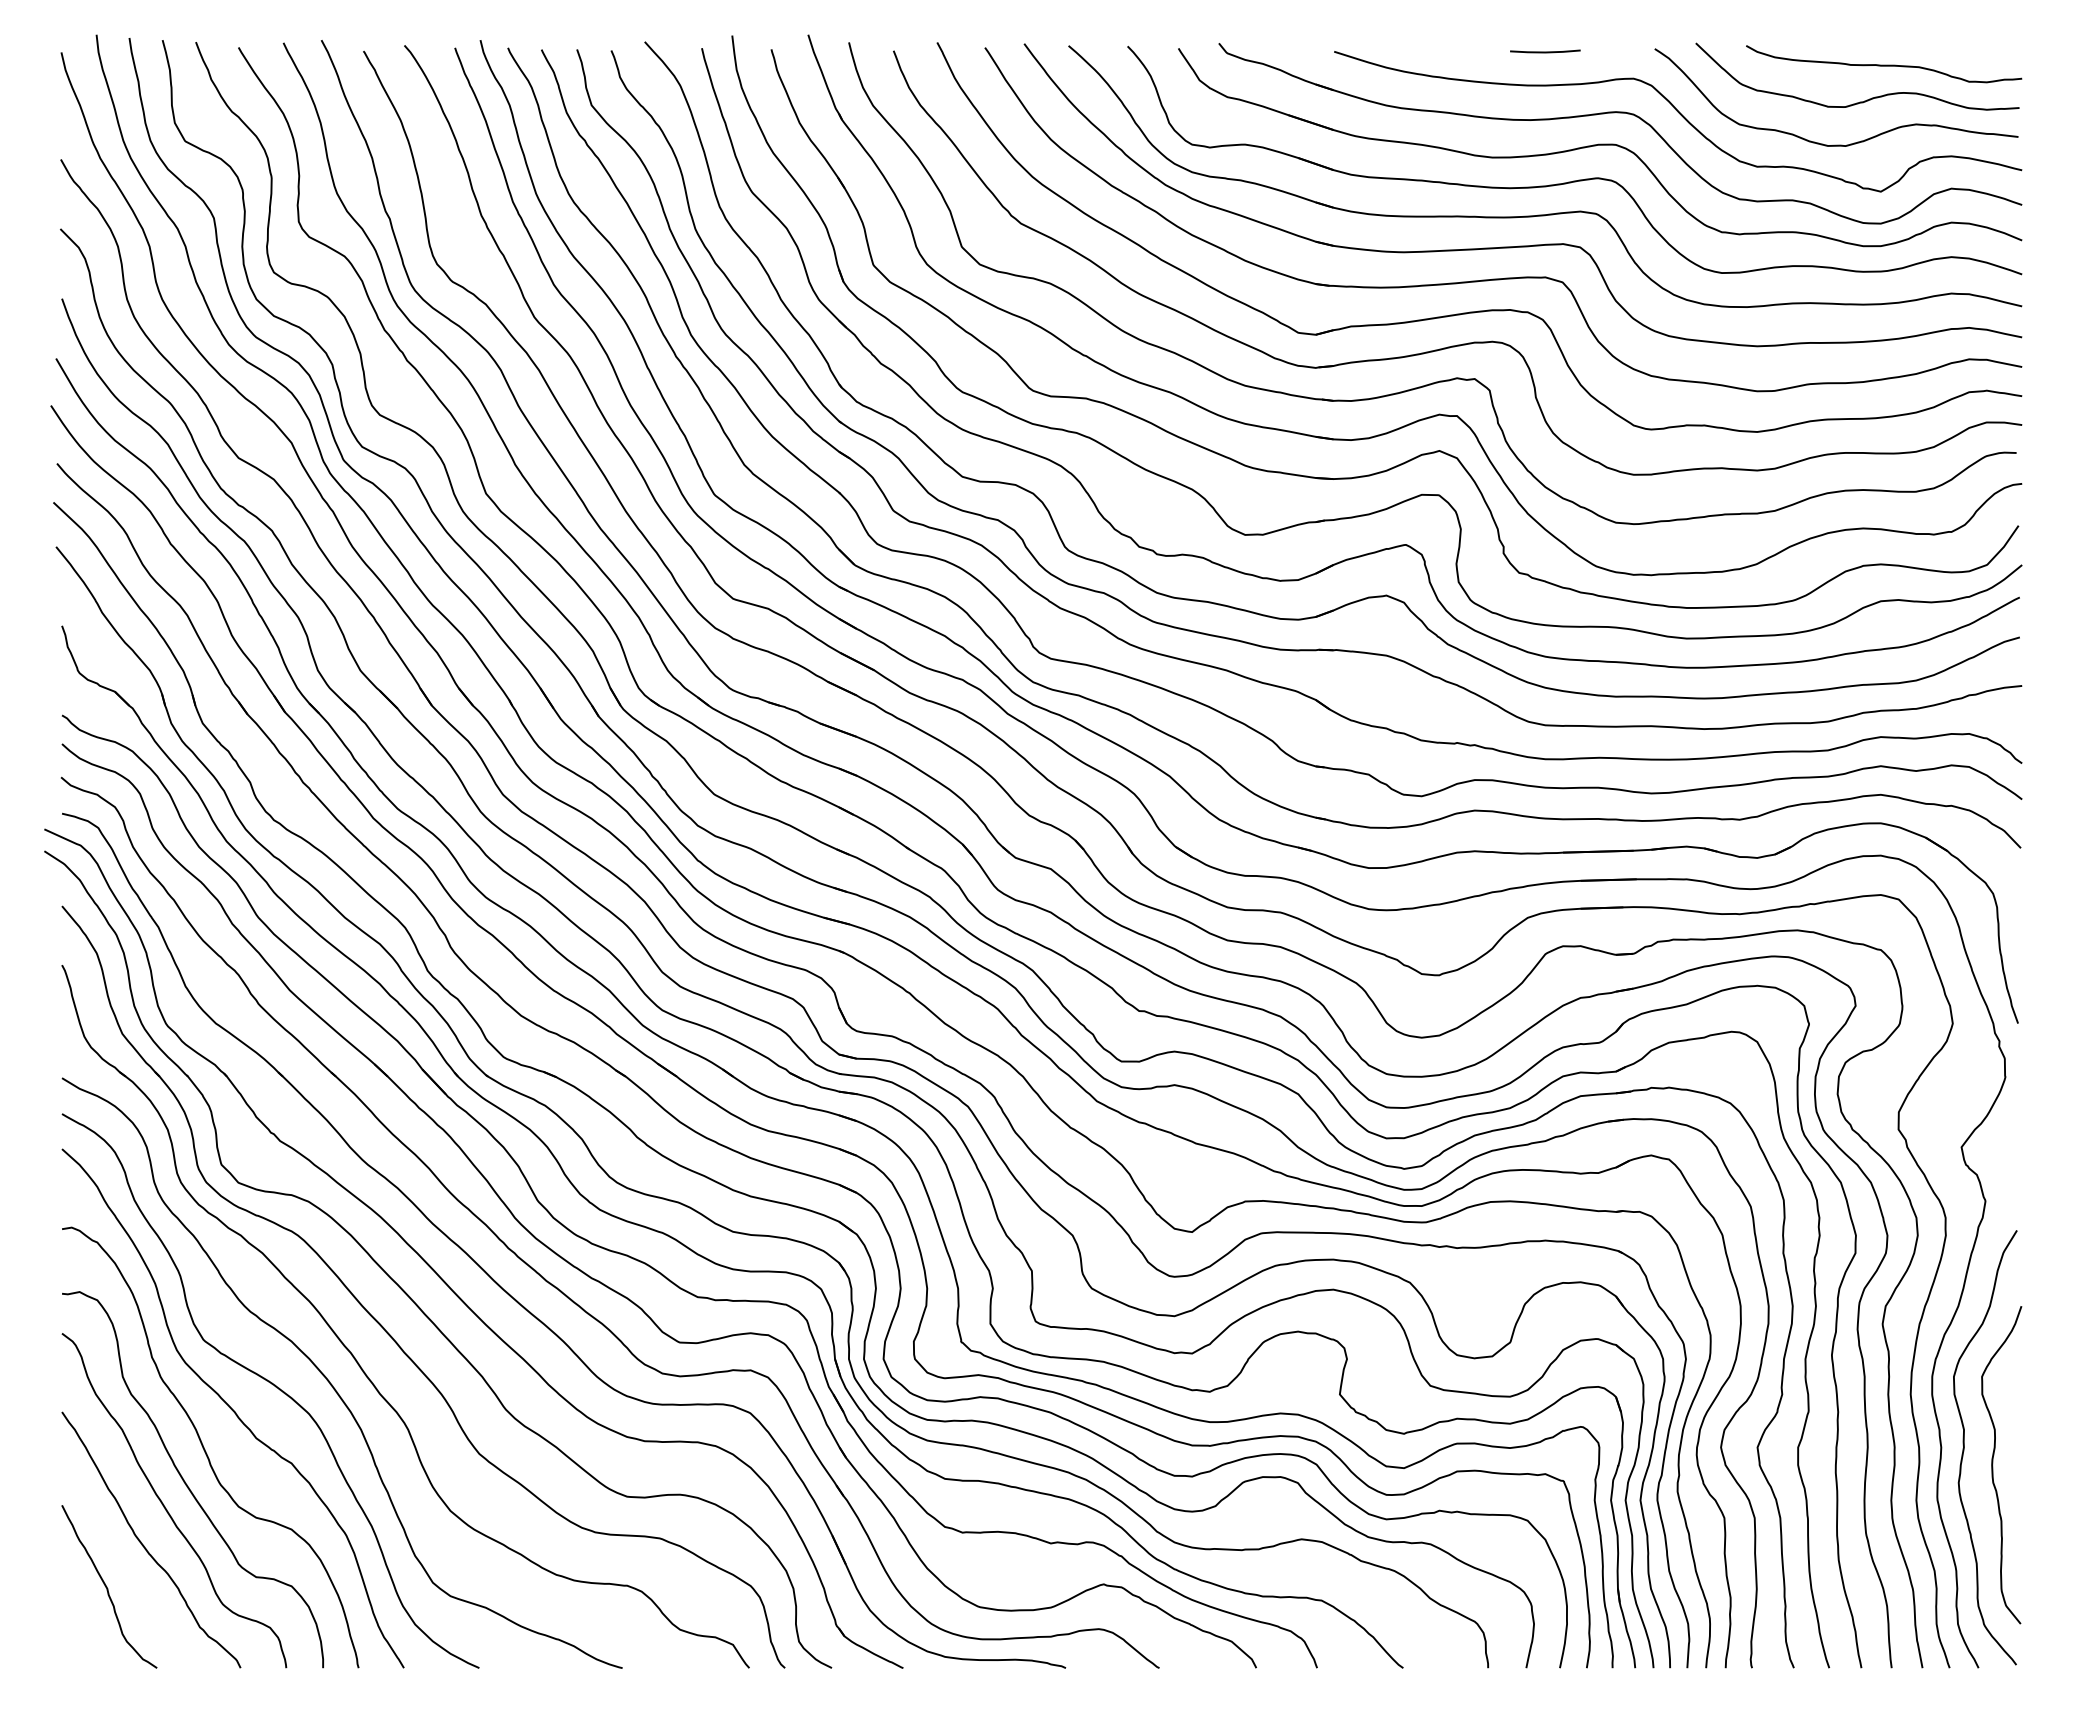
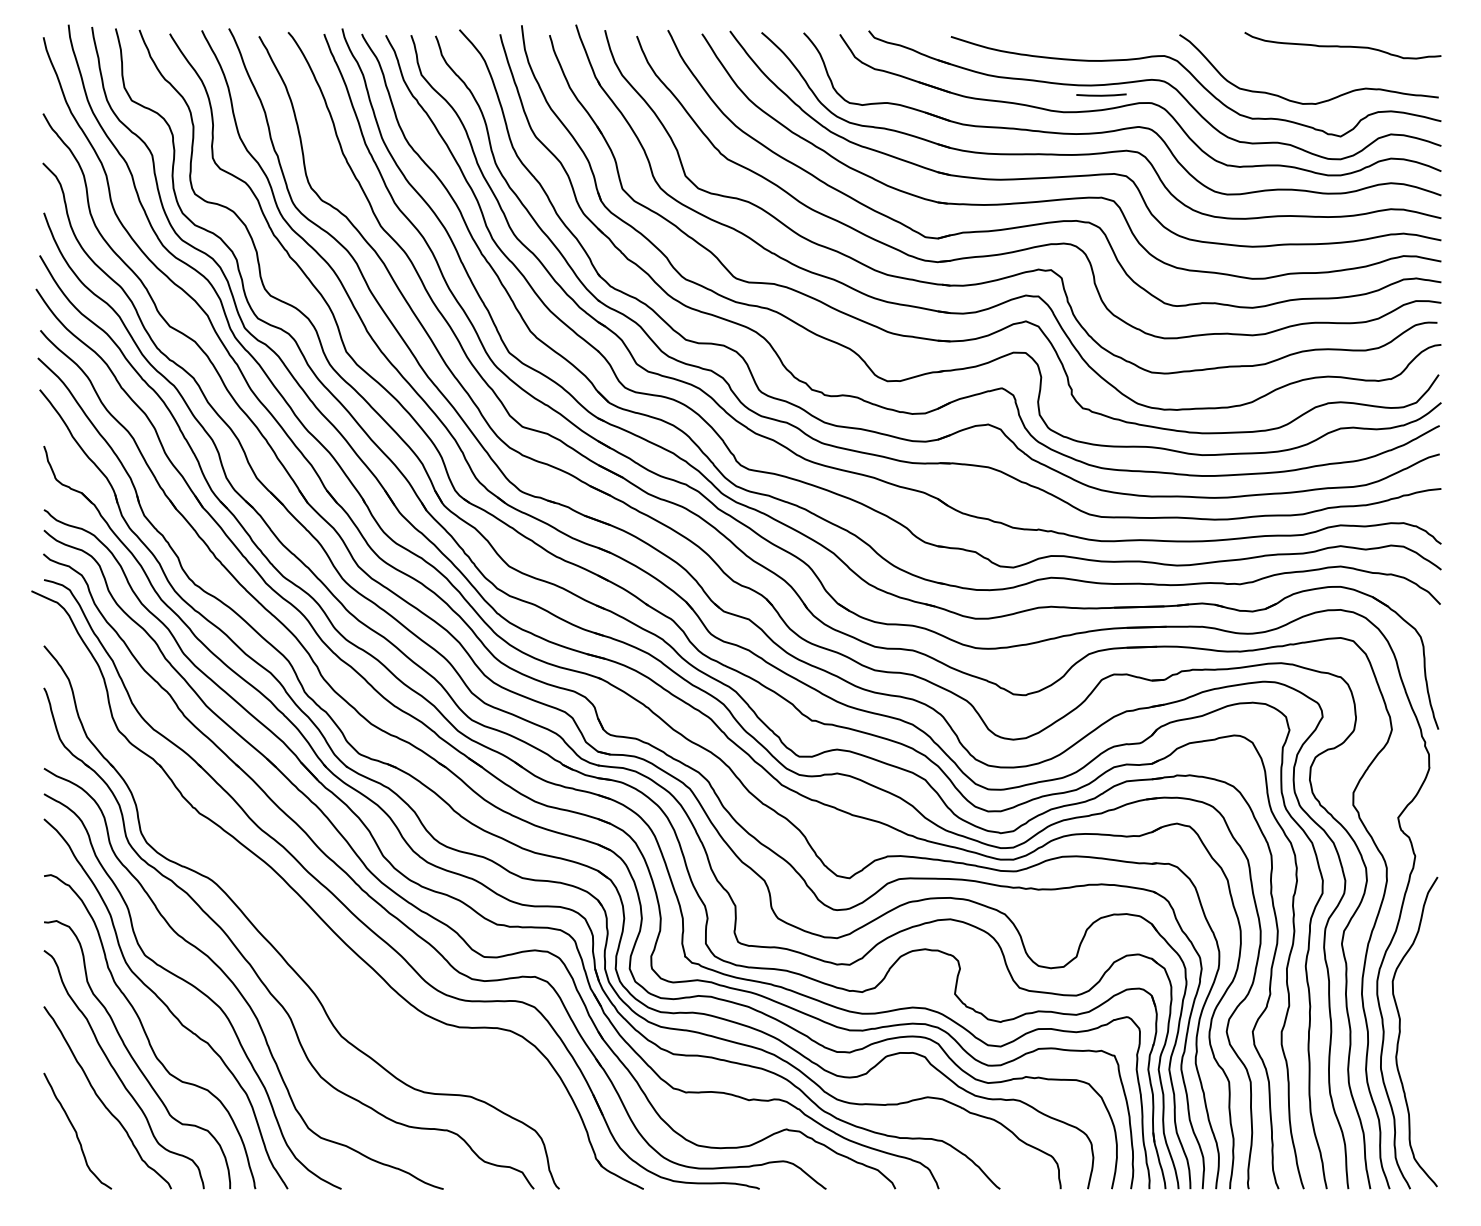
line: (1545, 51) -> (1101, 95), moved
curve: (1864, 100) -> (1328, 71), removed
part: (405, 1291) -> (288, 920), removed
curve: (1993, 1465) -> (1420, 1044), removed

